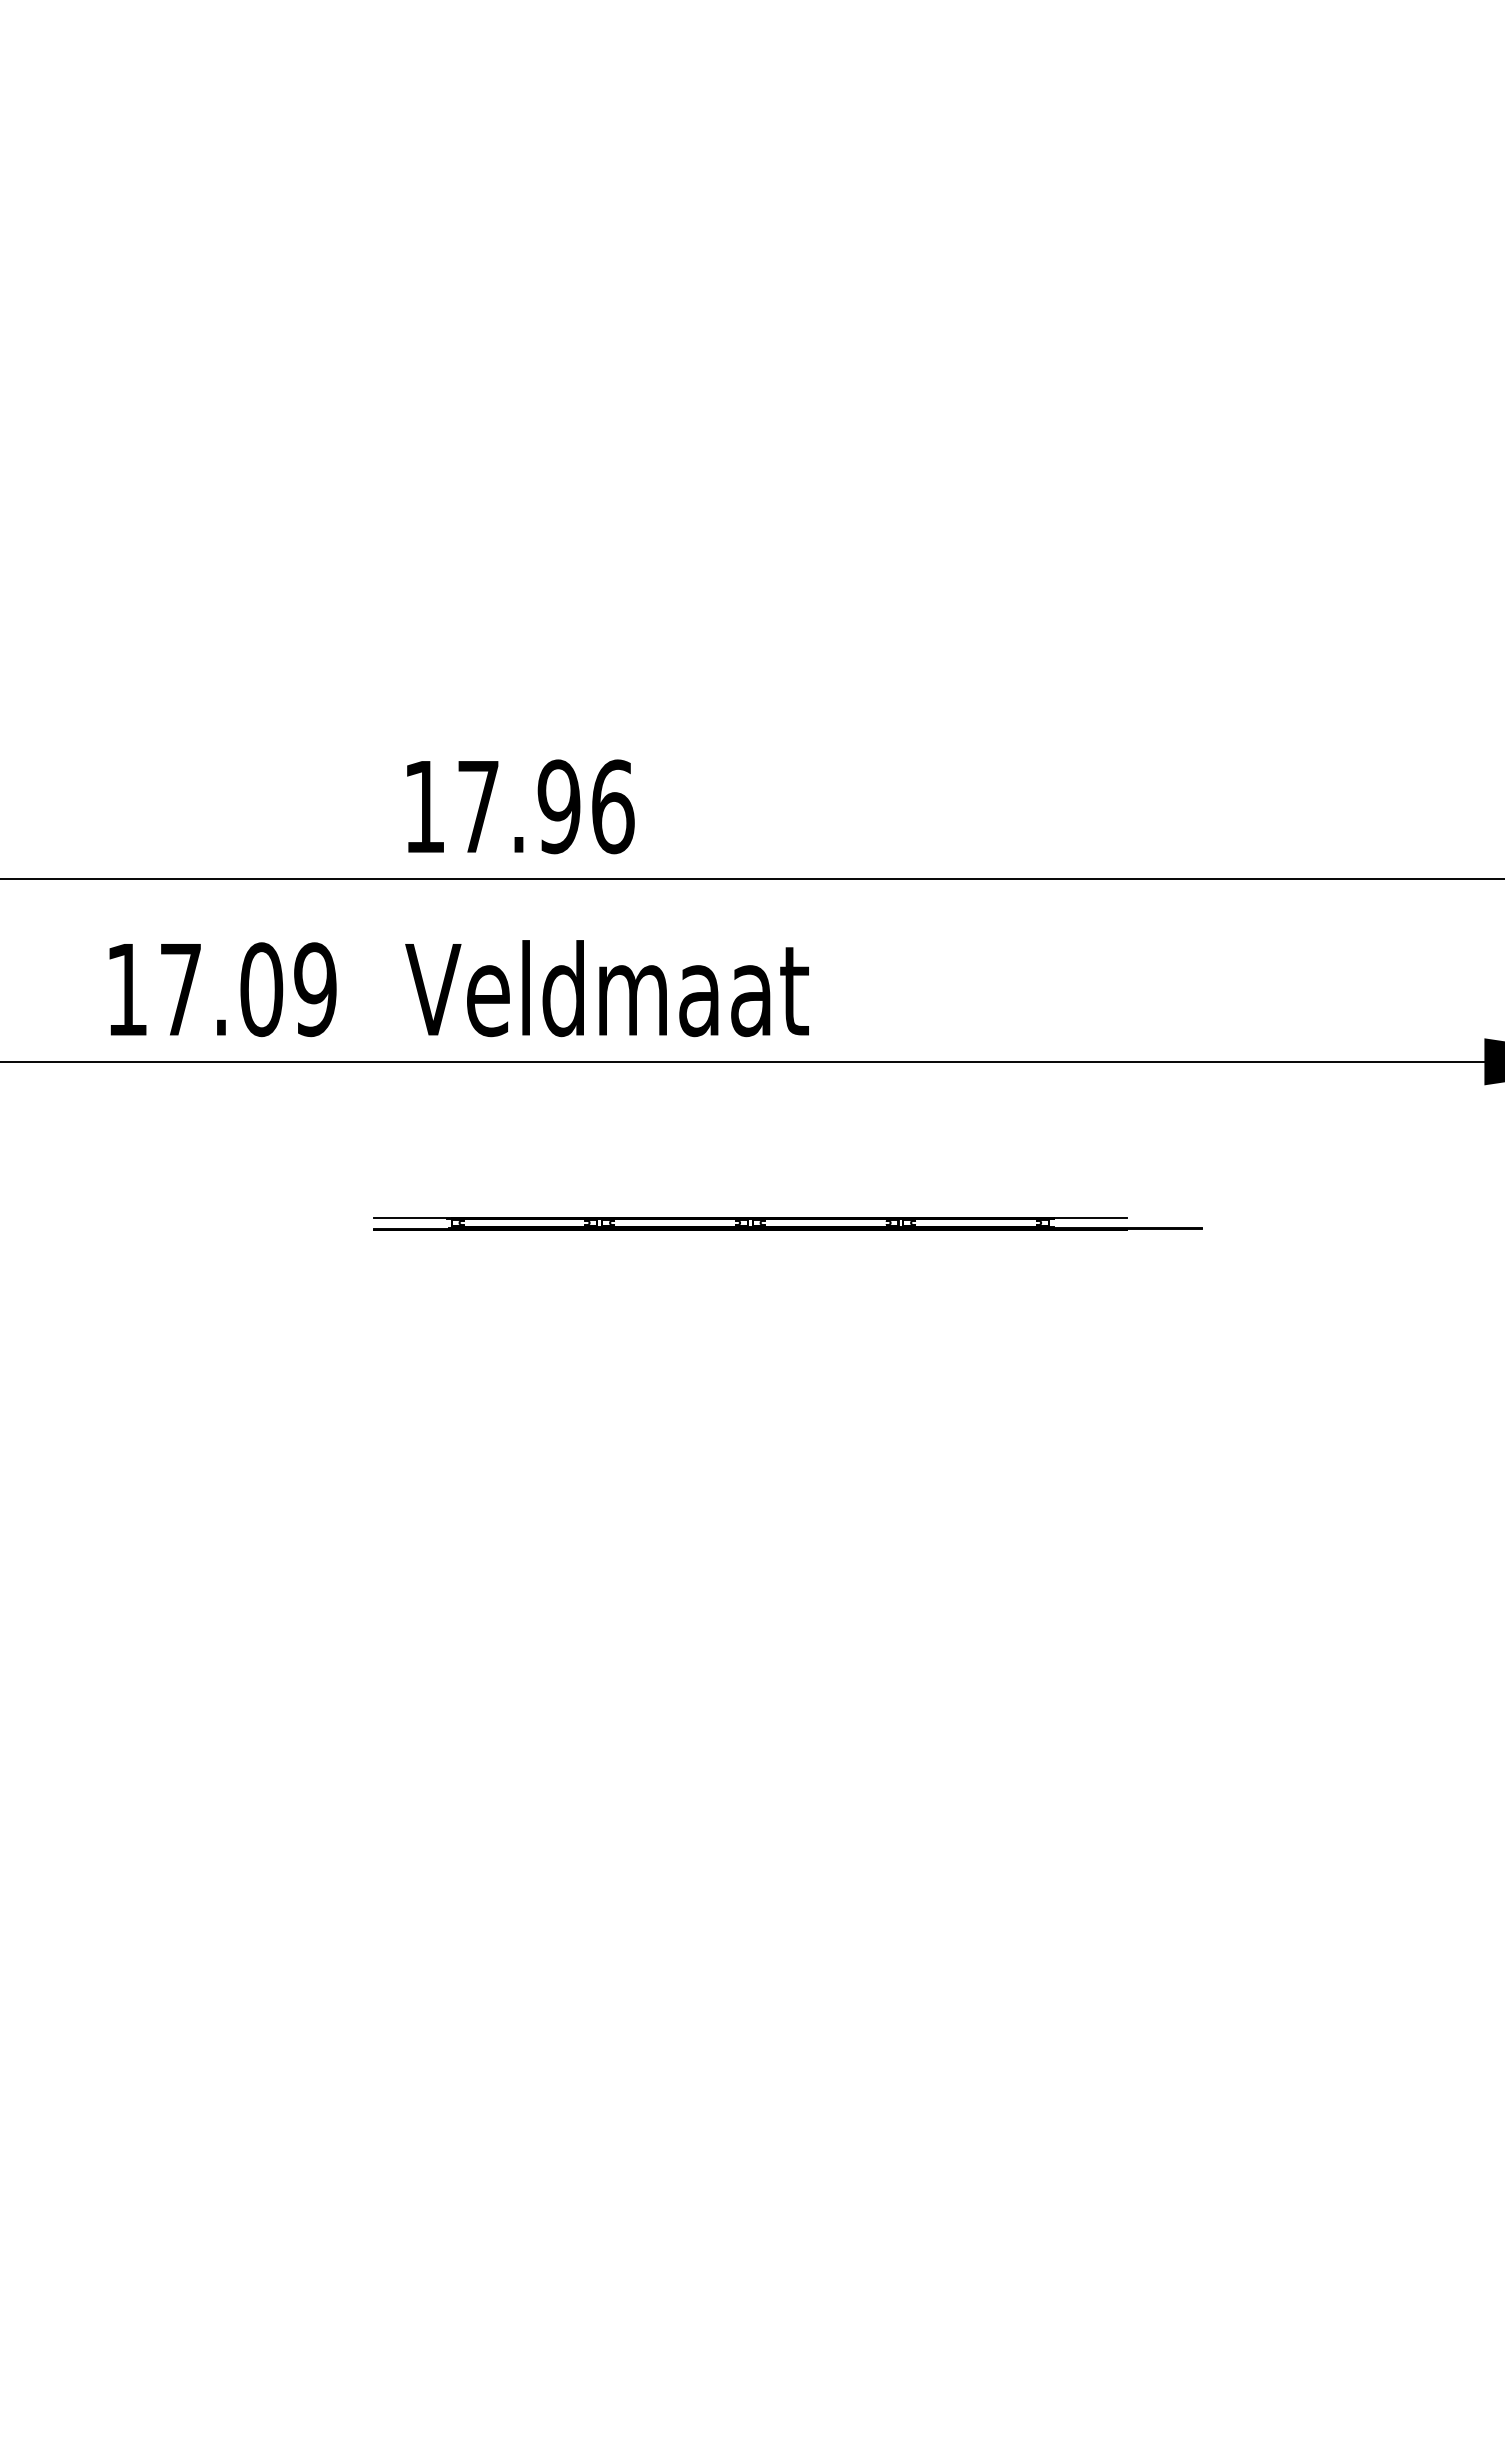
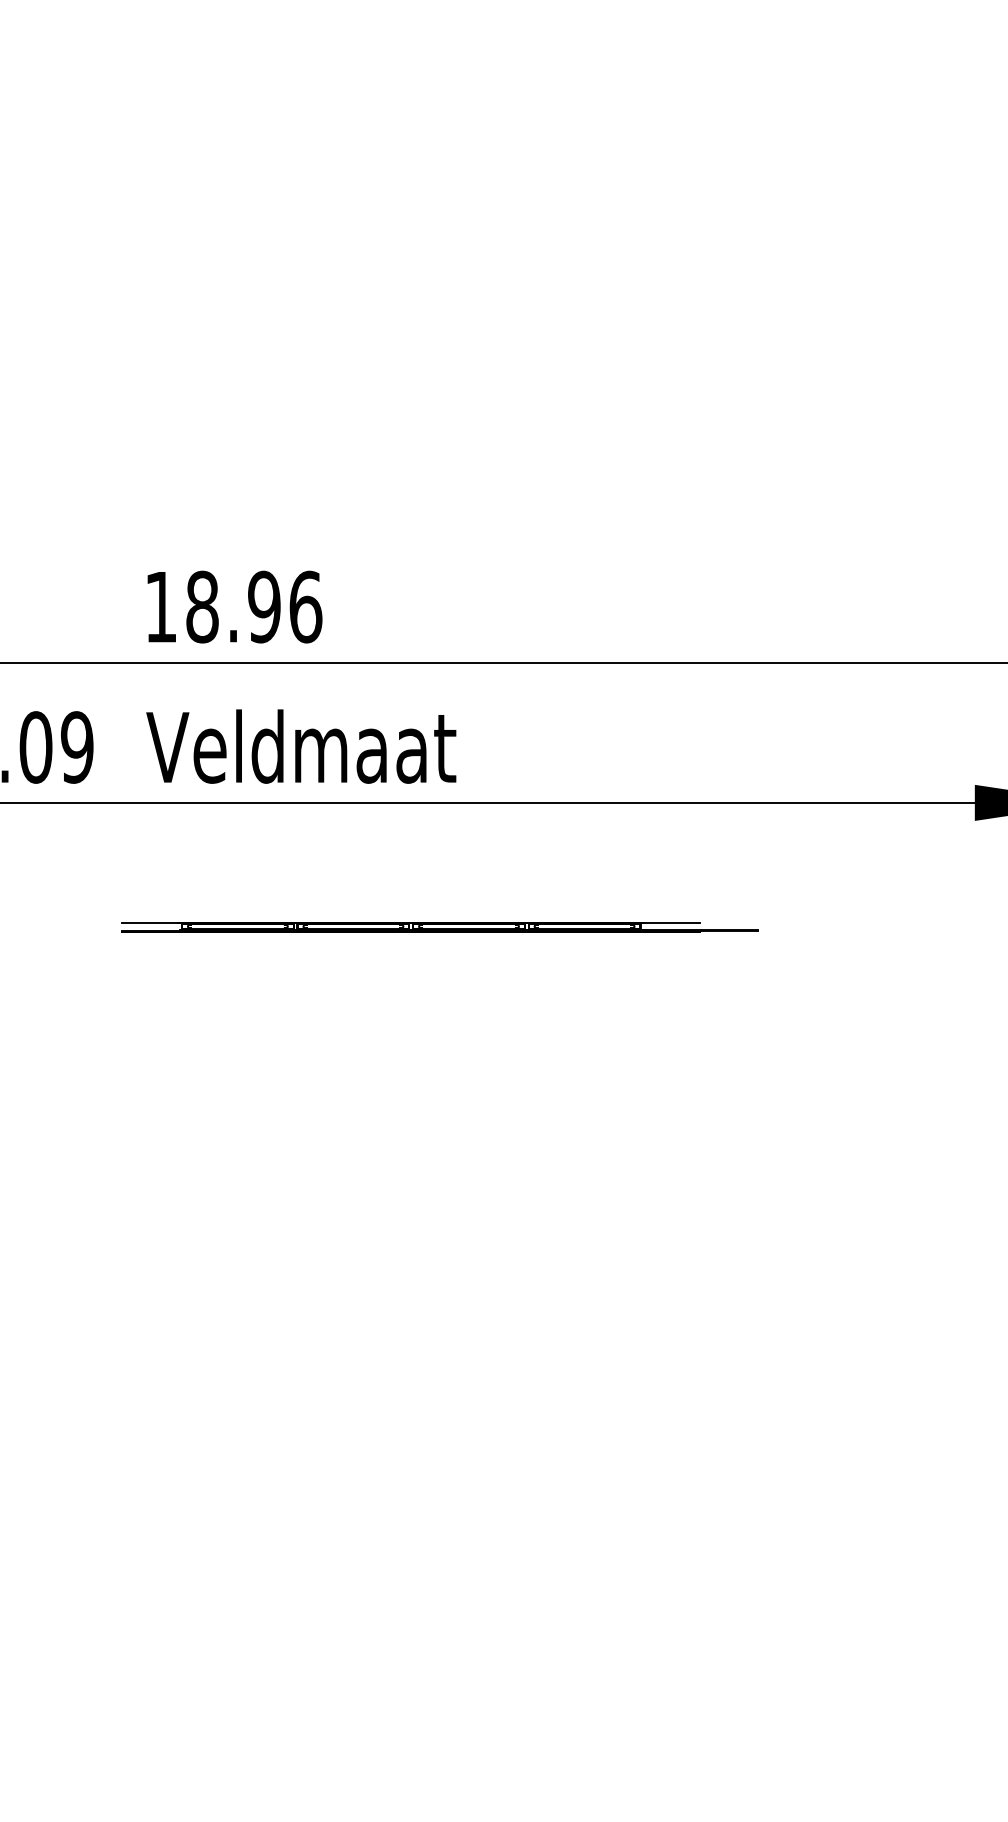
text: (478, 806) -> (202, 606), 17.96 -> 18.96

